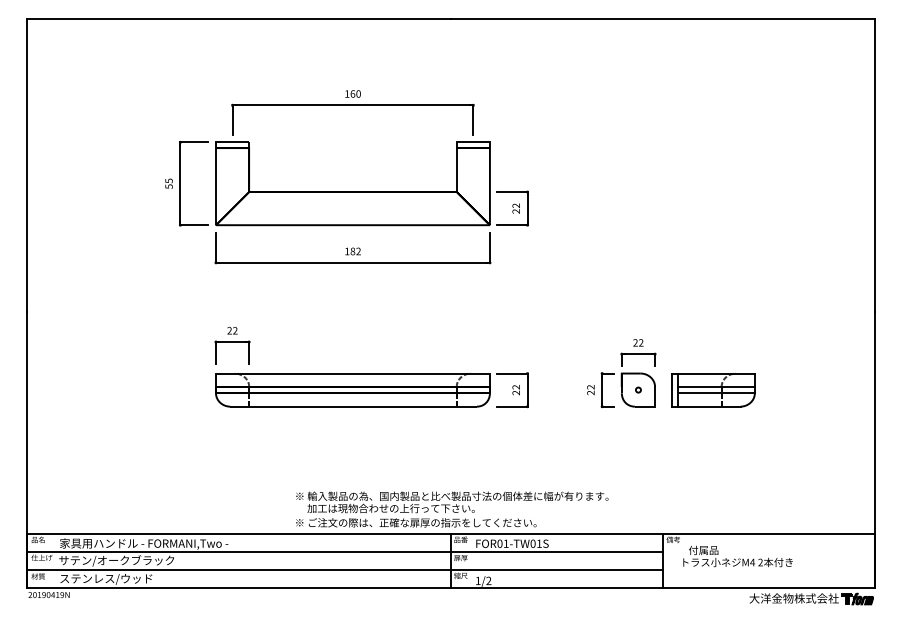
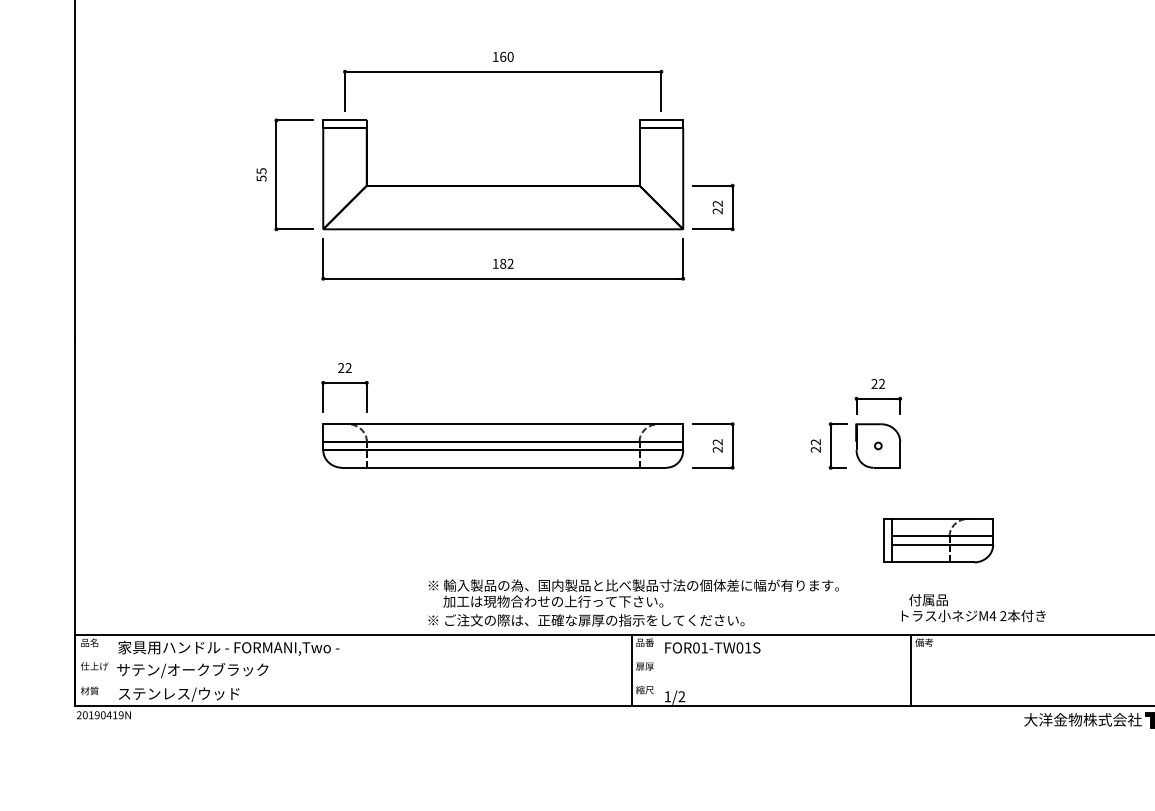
part: (713, 390) -> (938, 541), moved
line: (345, 552) -> (493, 659), removed
text: (737, 556) -> (973, 608), moved
line: (345, 570) -> (493, 683), removed

